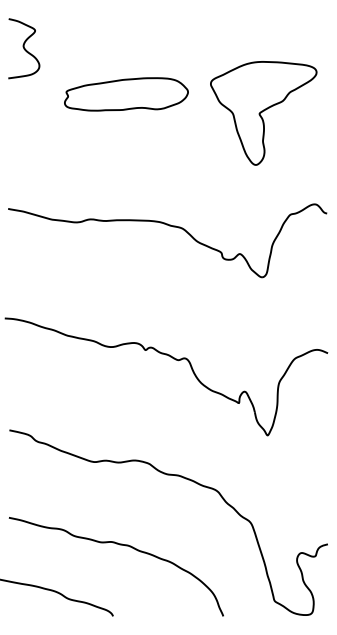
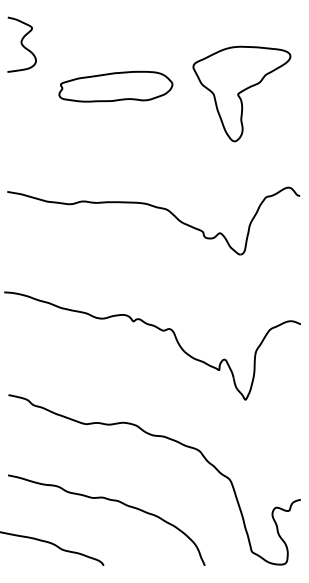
part: (263, 113) -> (241, 94), moved

